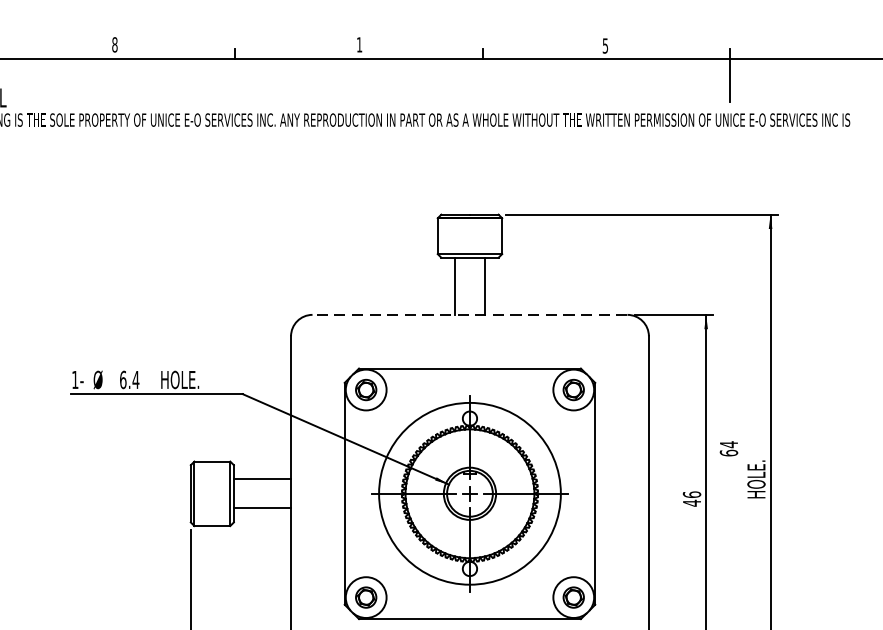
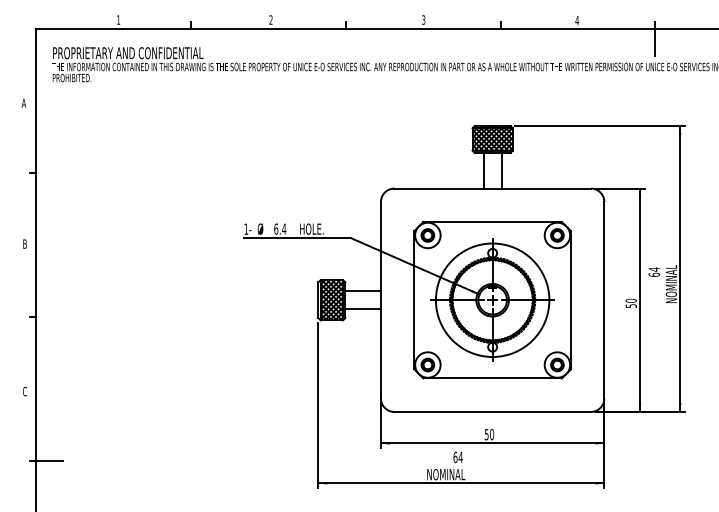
text: (114, 43) -> (270, 19), 8 -> 2
text: (359, 43) -> (423, 19), 1 -> 3
text: (604, 45) -> (576, 20), 5 -> 4
hatch: (469, 236) -> (492, 139), added
line: (469, 314) -> (492, 188), dashed -> solid
text: (756, 466) -> (671, 283), HOLE. -> NOMINAL
hatch: (211, 494) -> (331, 300), added
text: (690, 499) -> (630, 303), 46 -> 50

